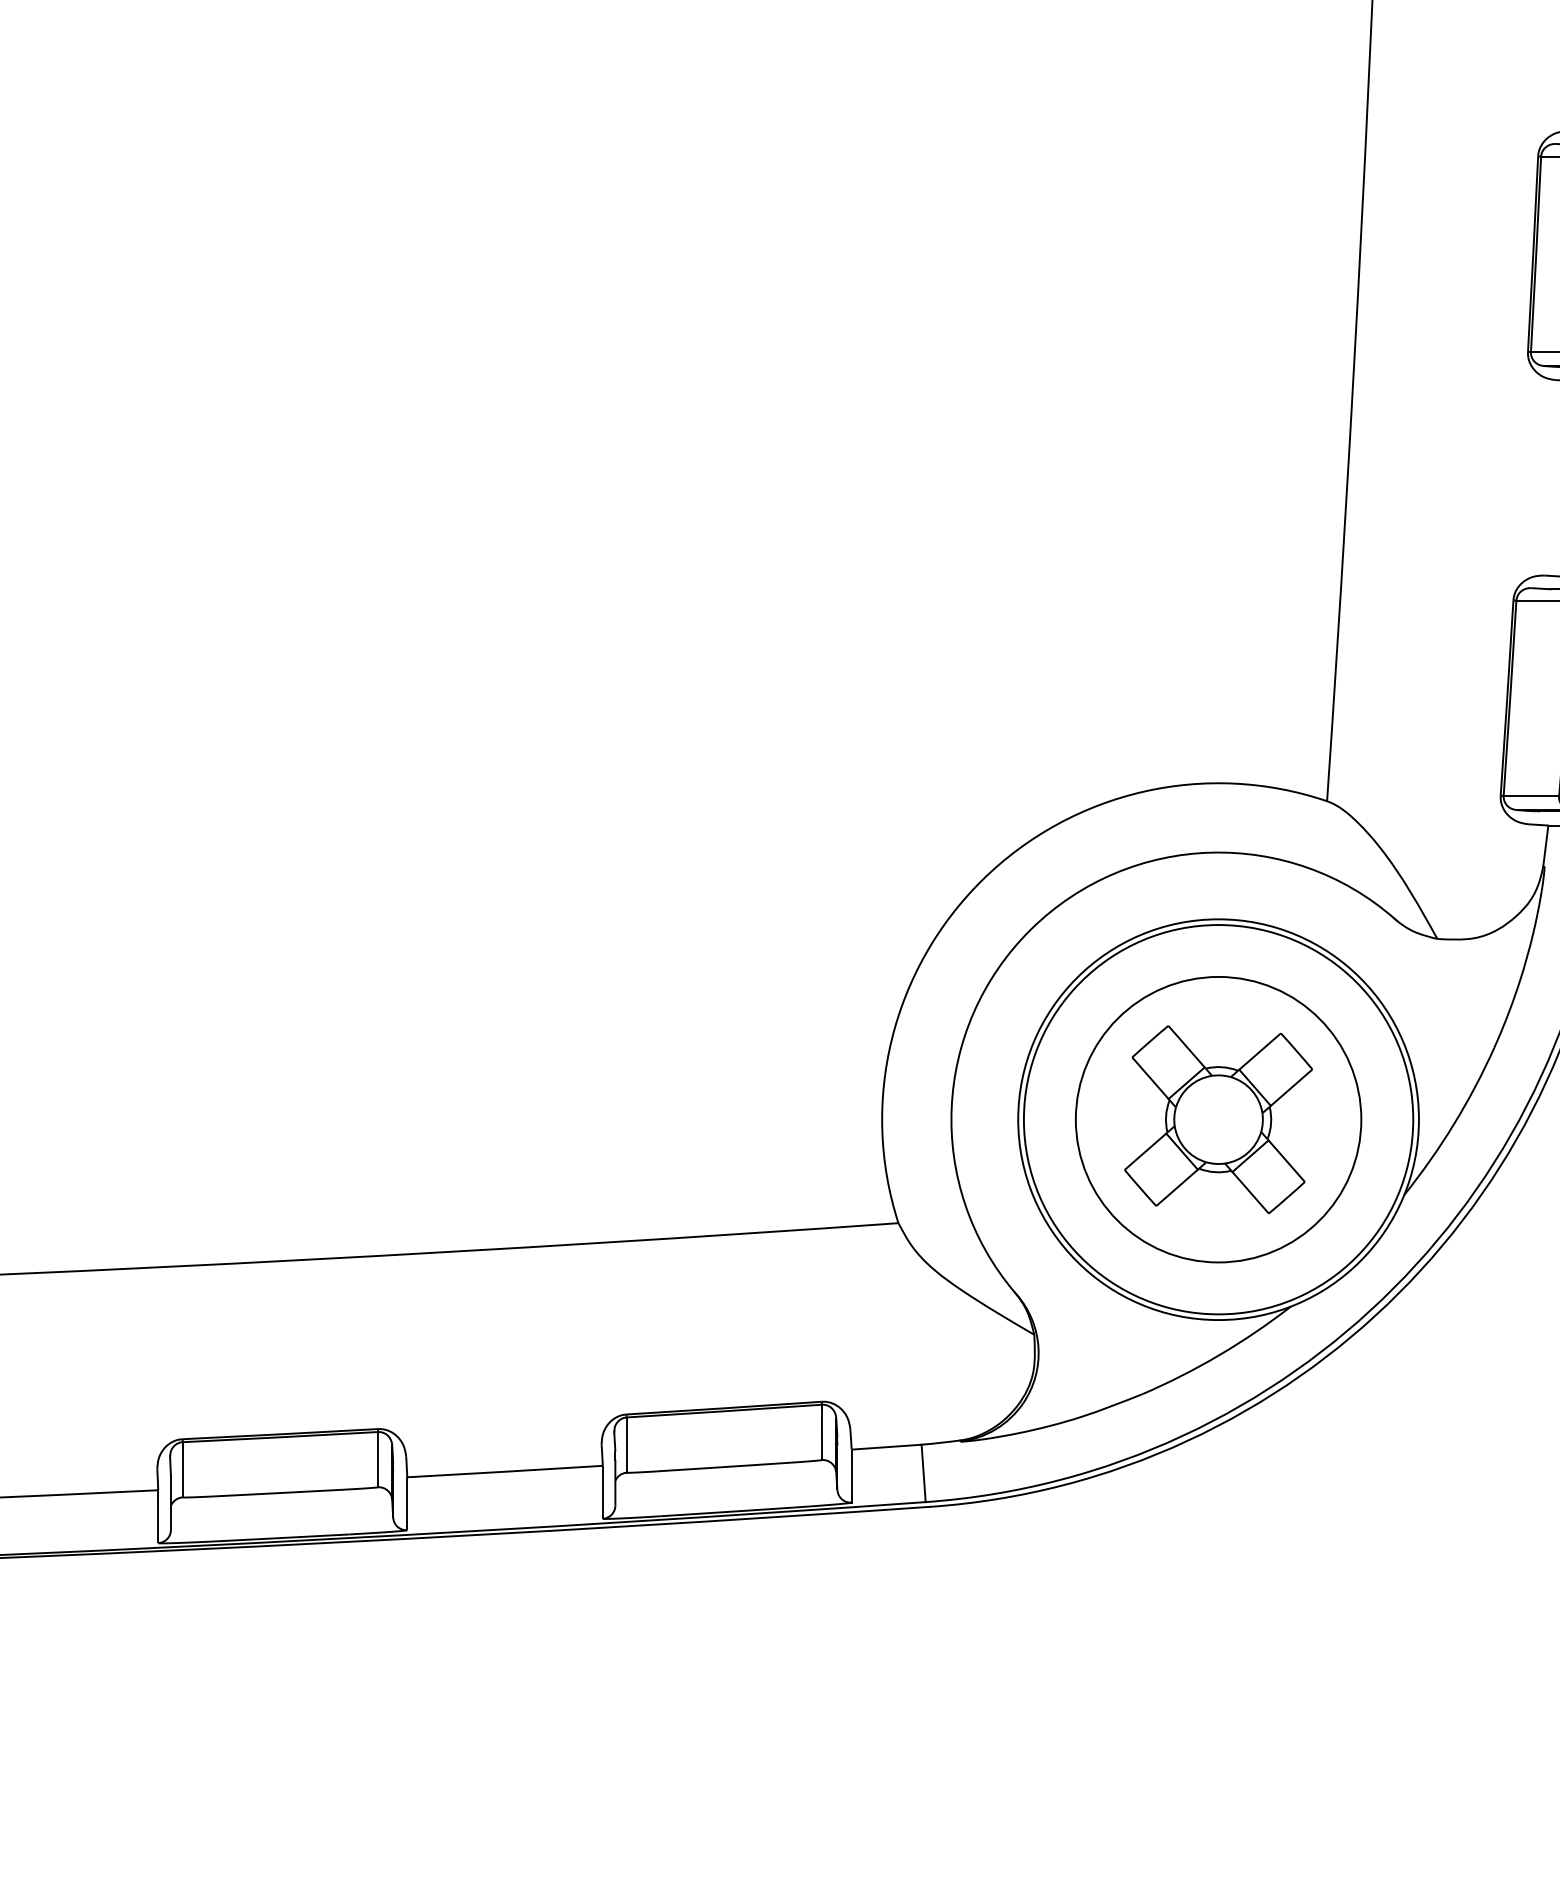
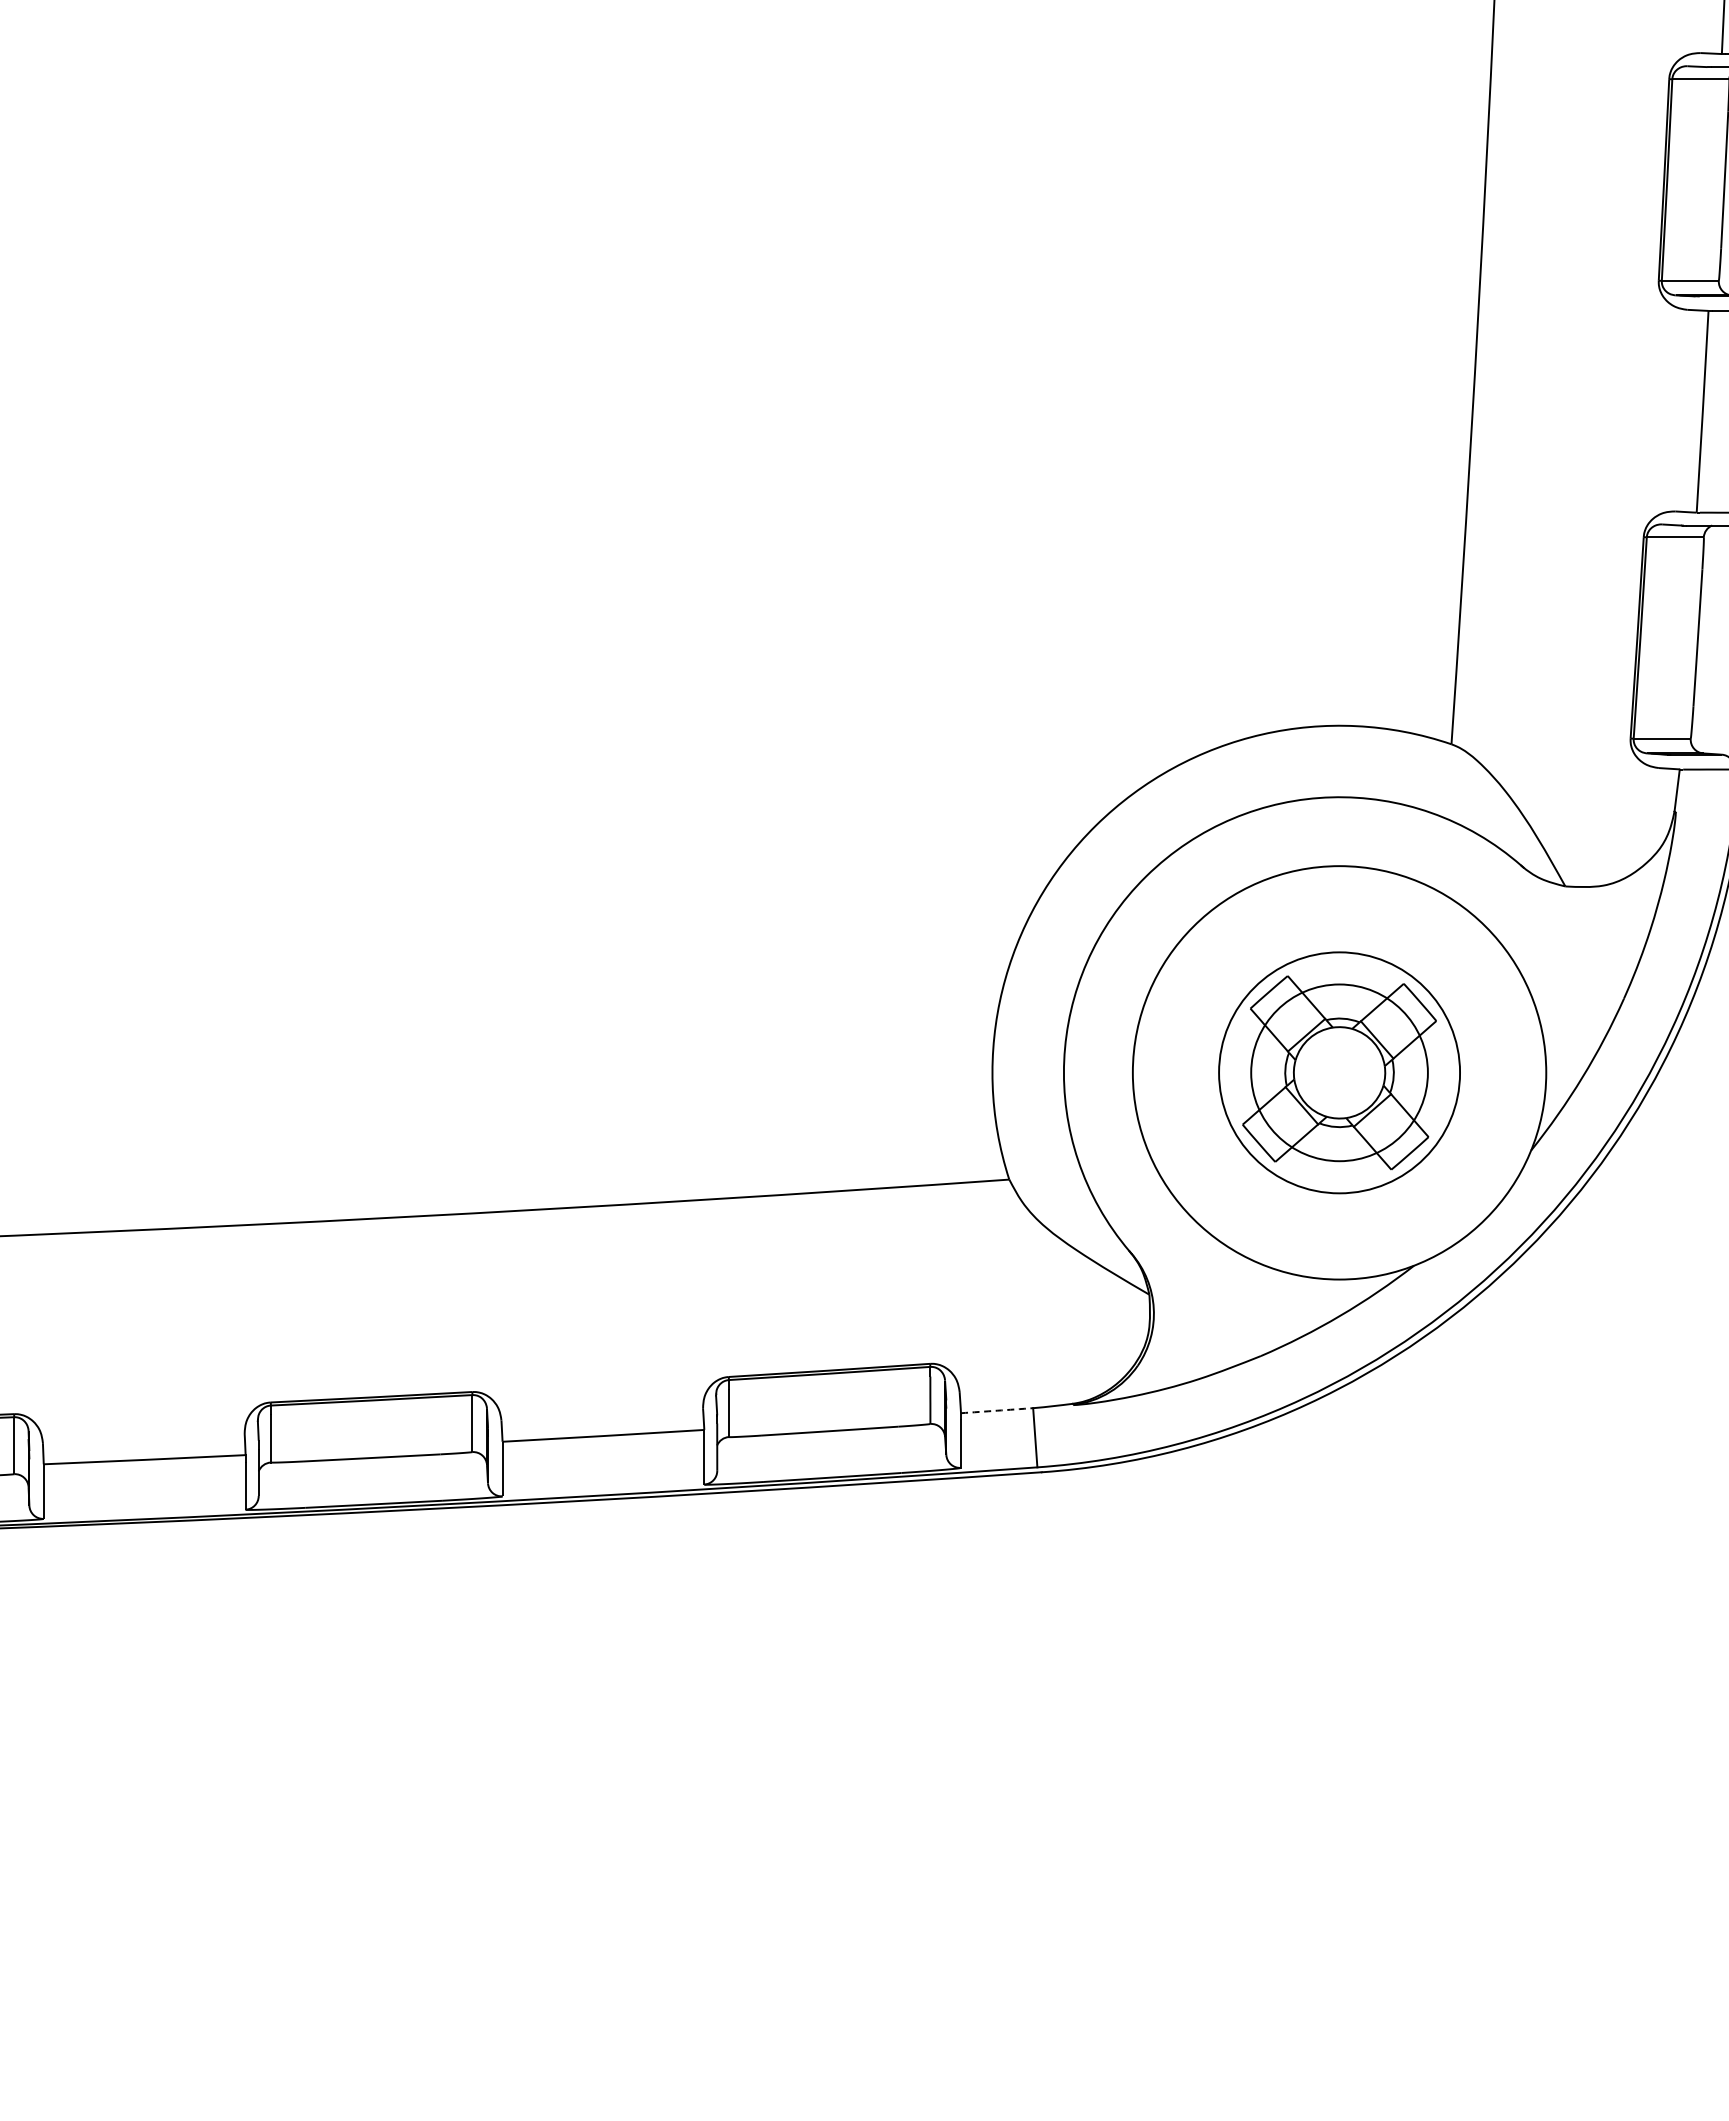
circle: (1218, 1119) -> (1339, 1072), size x0.6
circle: (1218, 1119) -> (1339, 1072), size x0.6
arc: (887, 1446) -> (997, 1410), solid -> dashed

